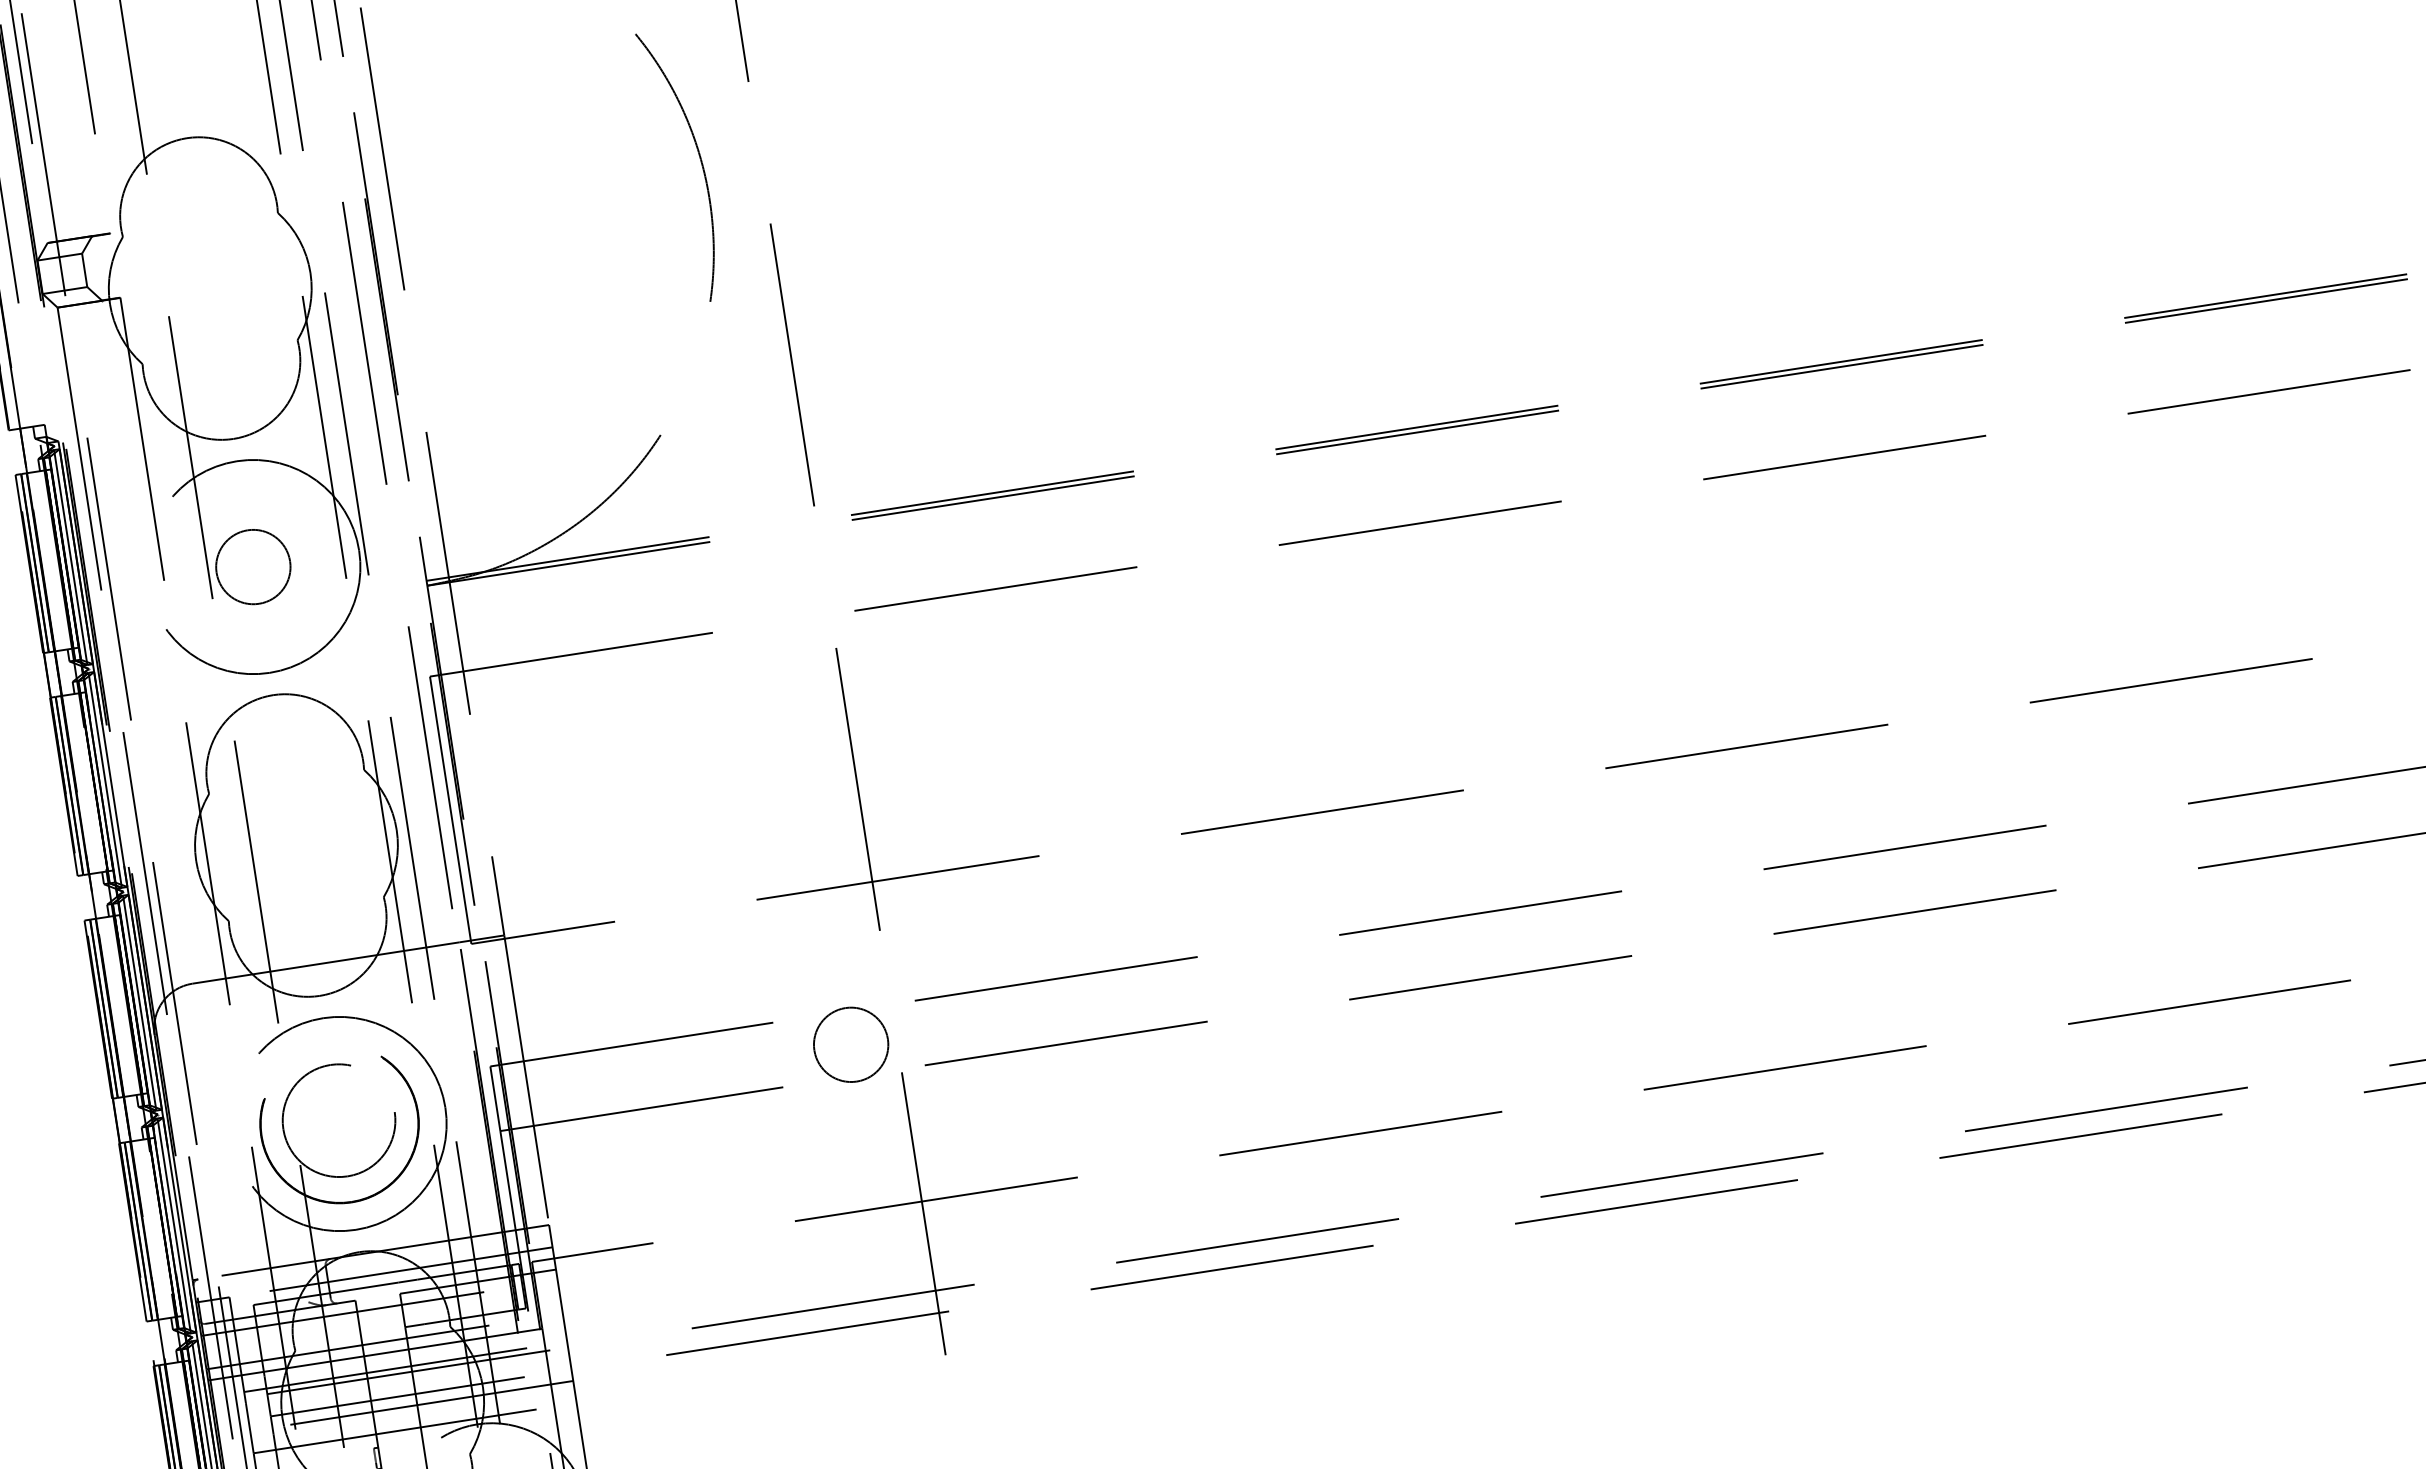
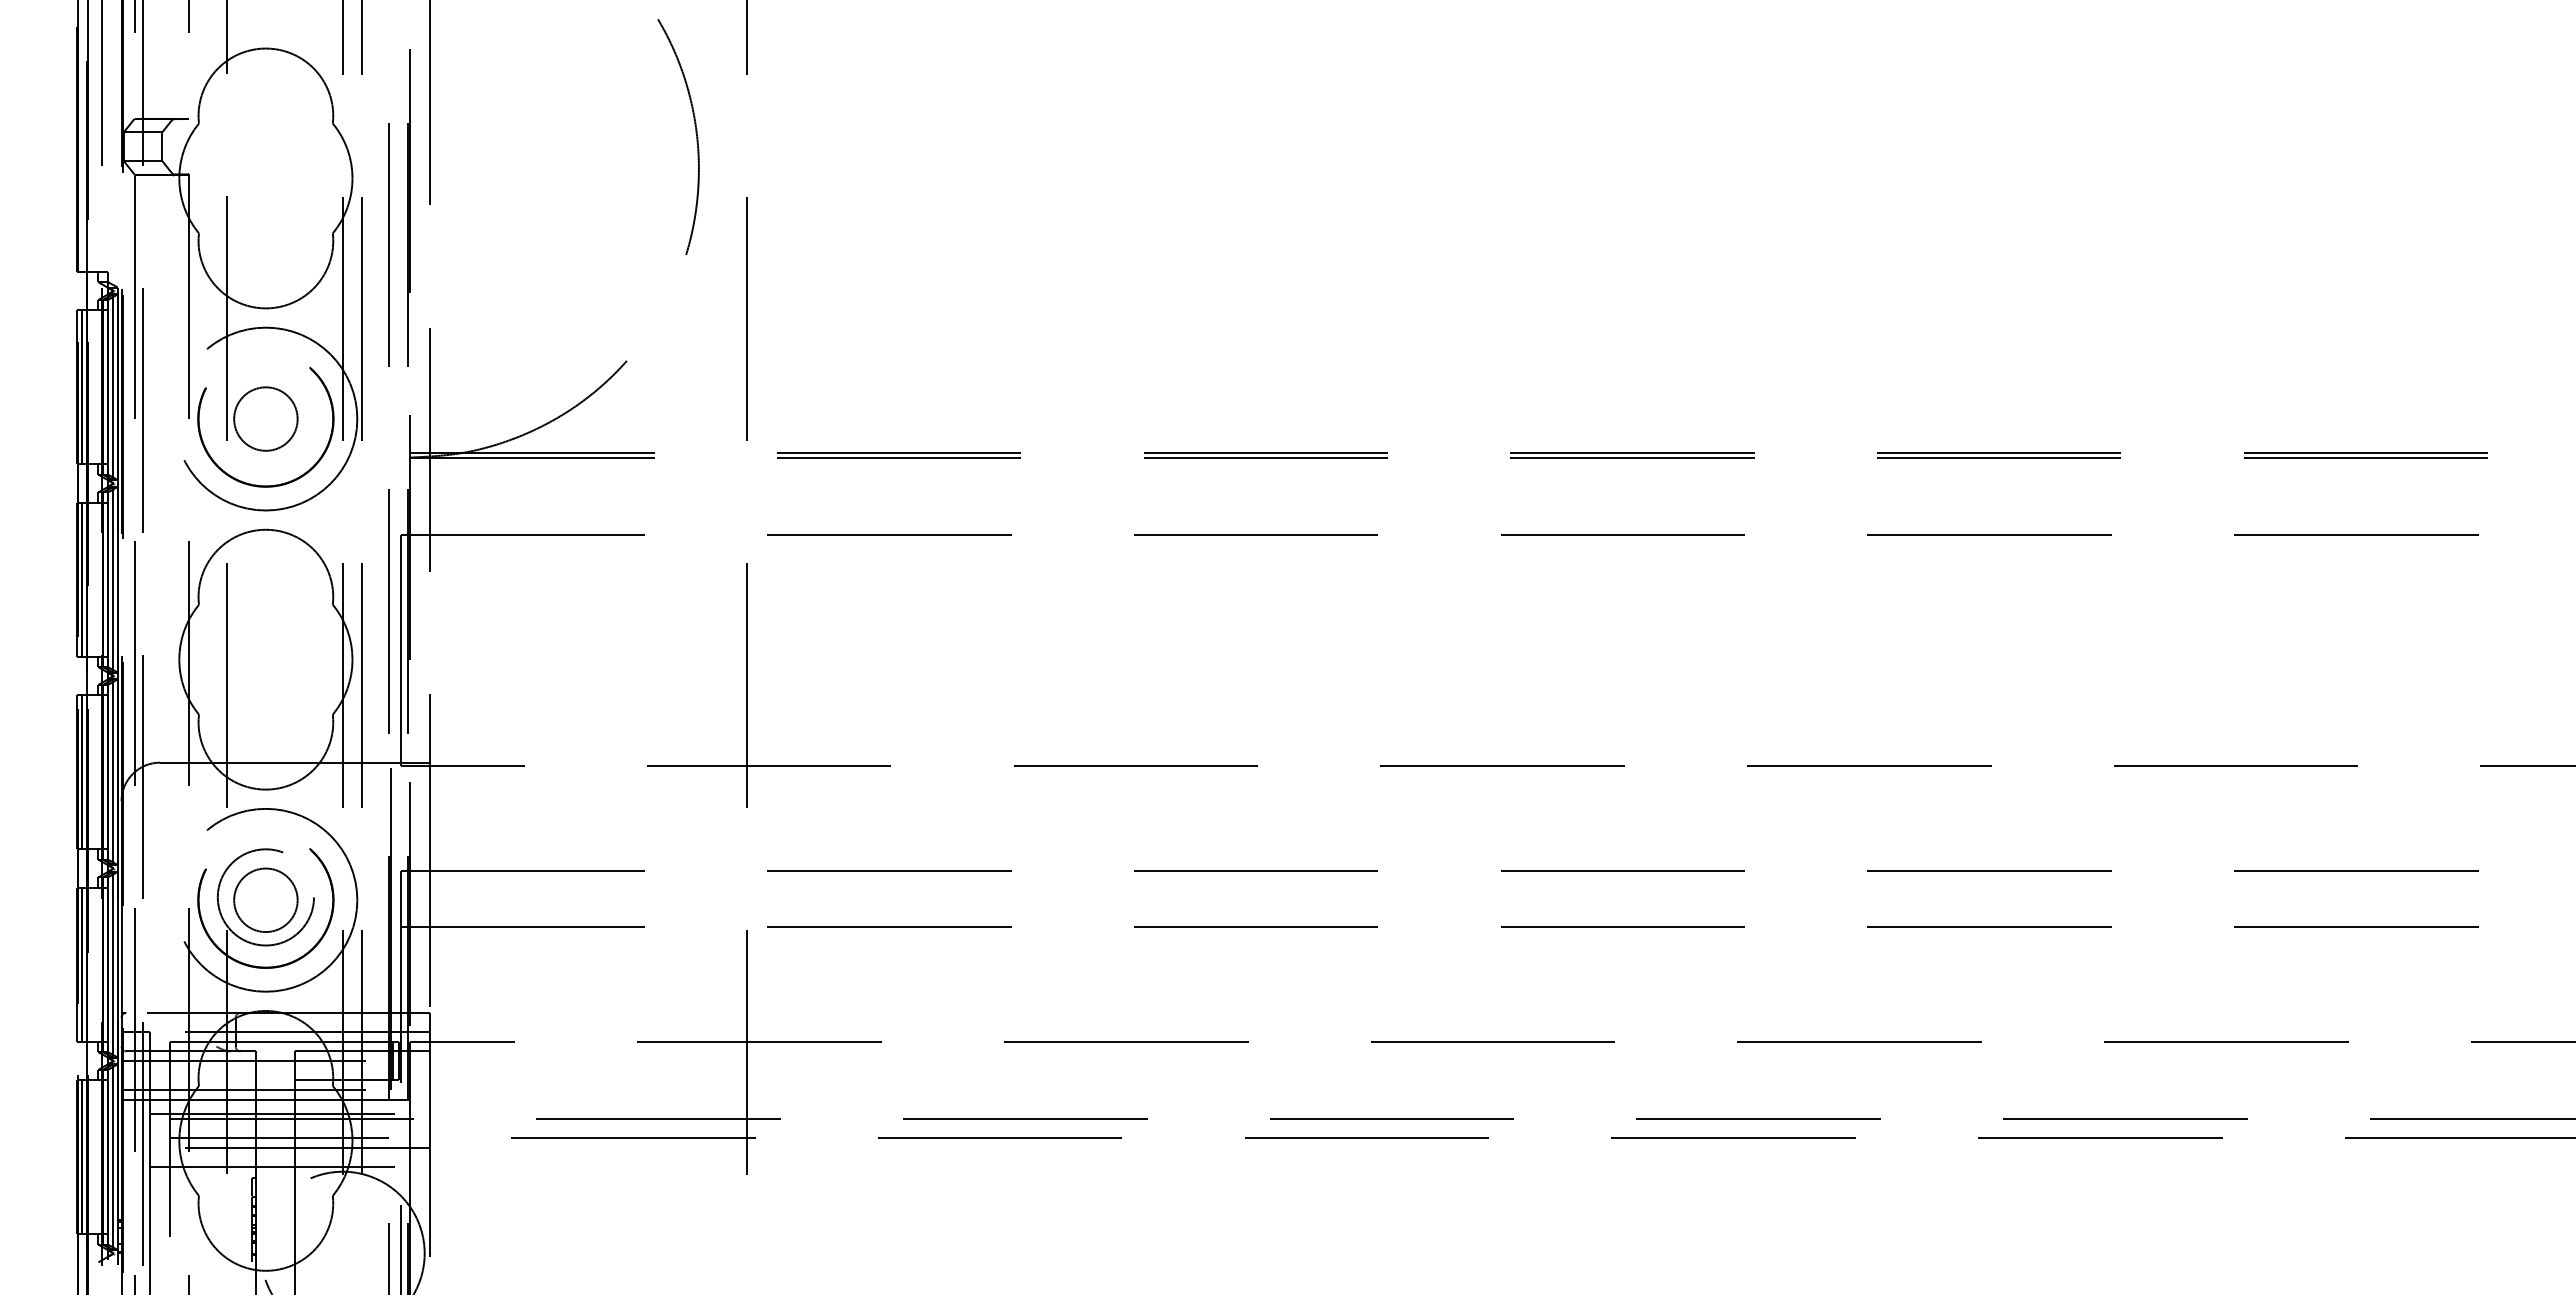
part: (248, 644) -> (251, 483), added
circle: (850, 1043) -> (265, 899), moved

